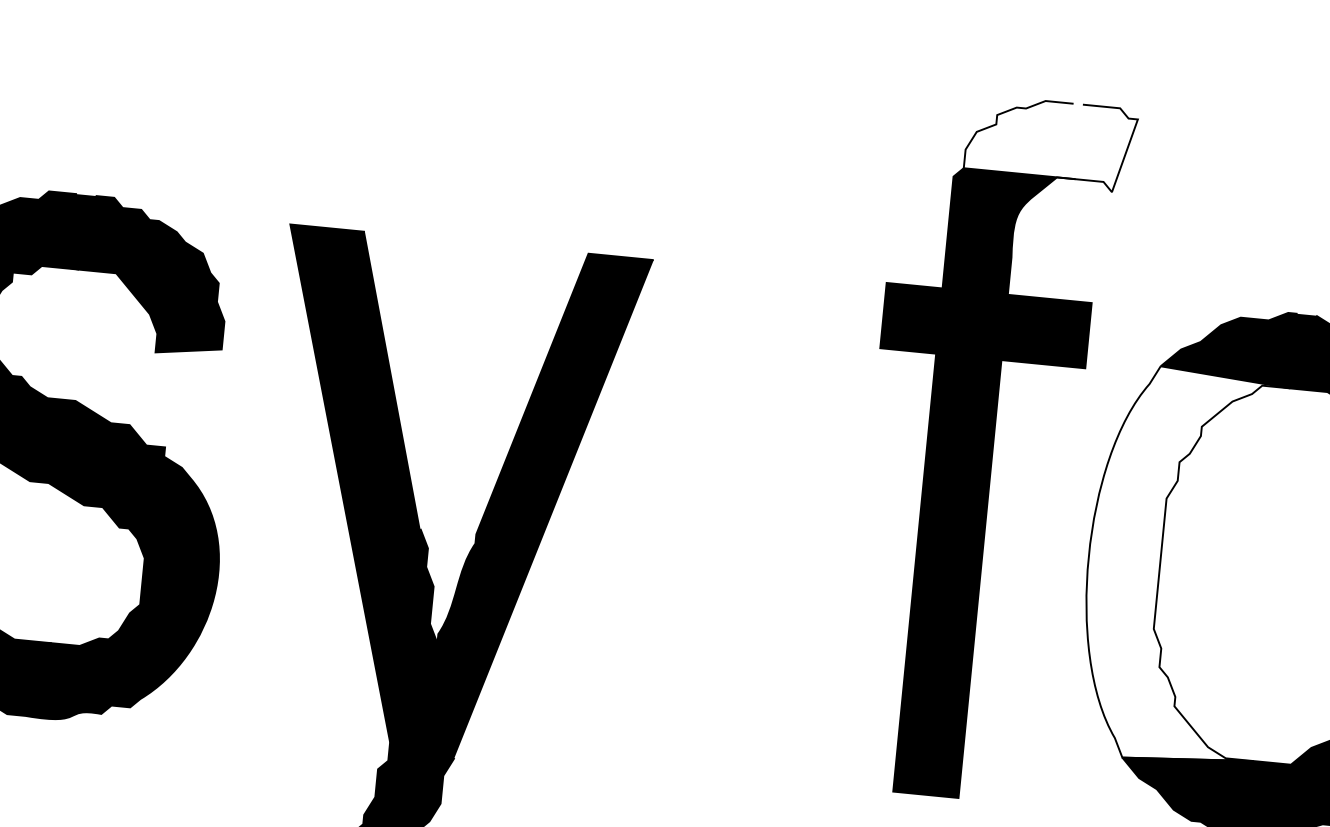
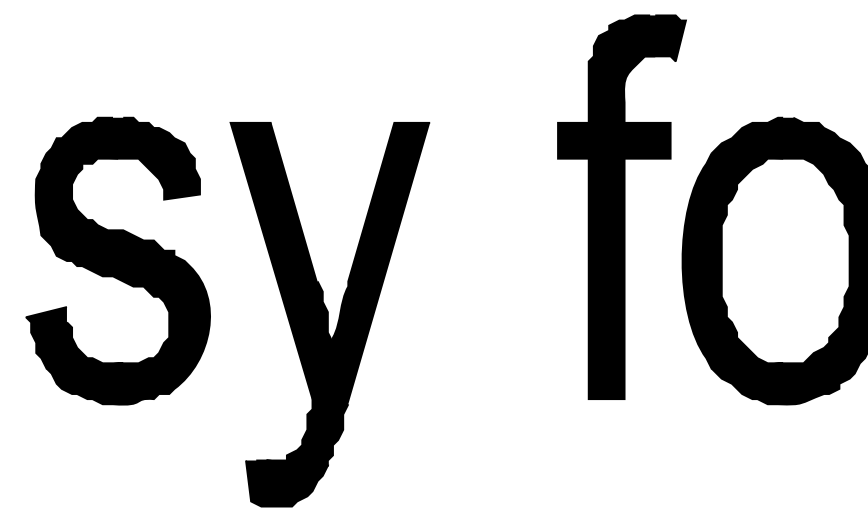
fill: (1050, 143) -> (639, 38), added
fill: (1179, 564) -> (732, 260), added

